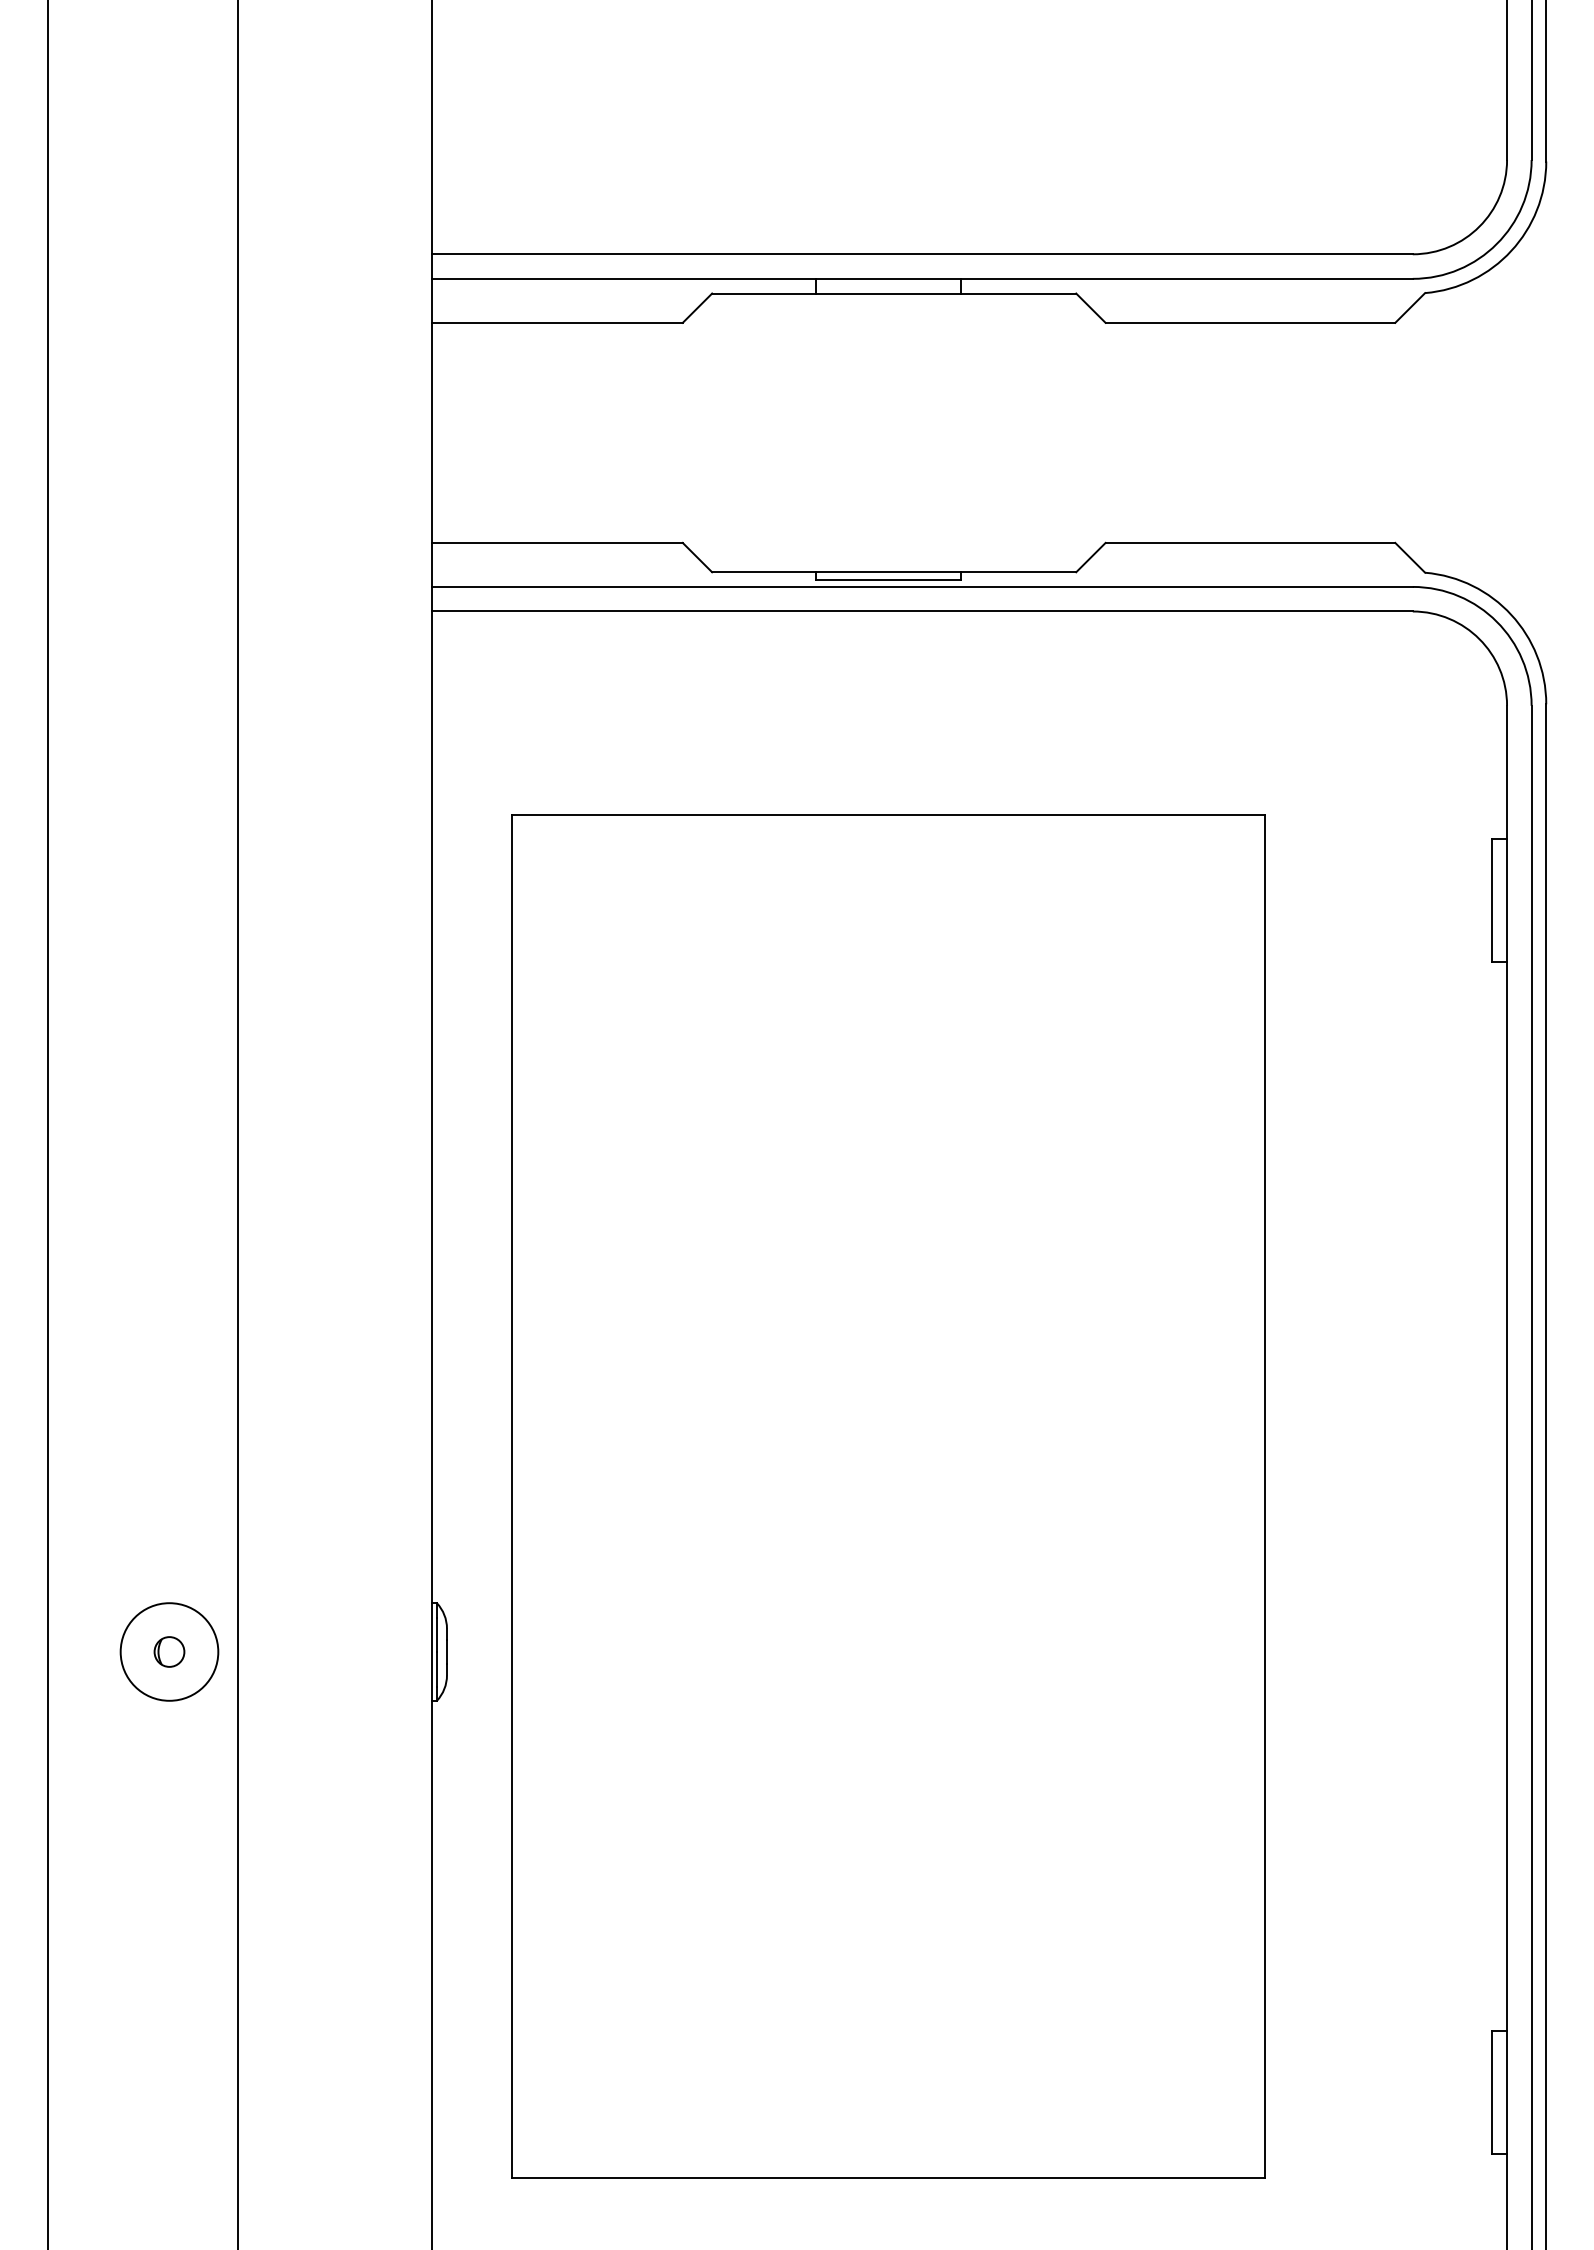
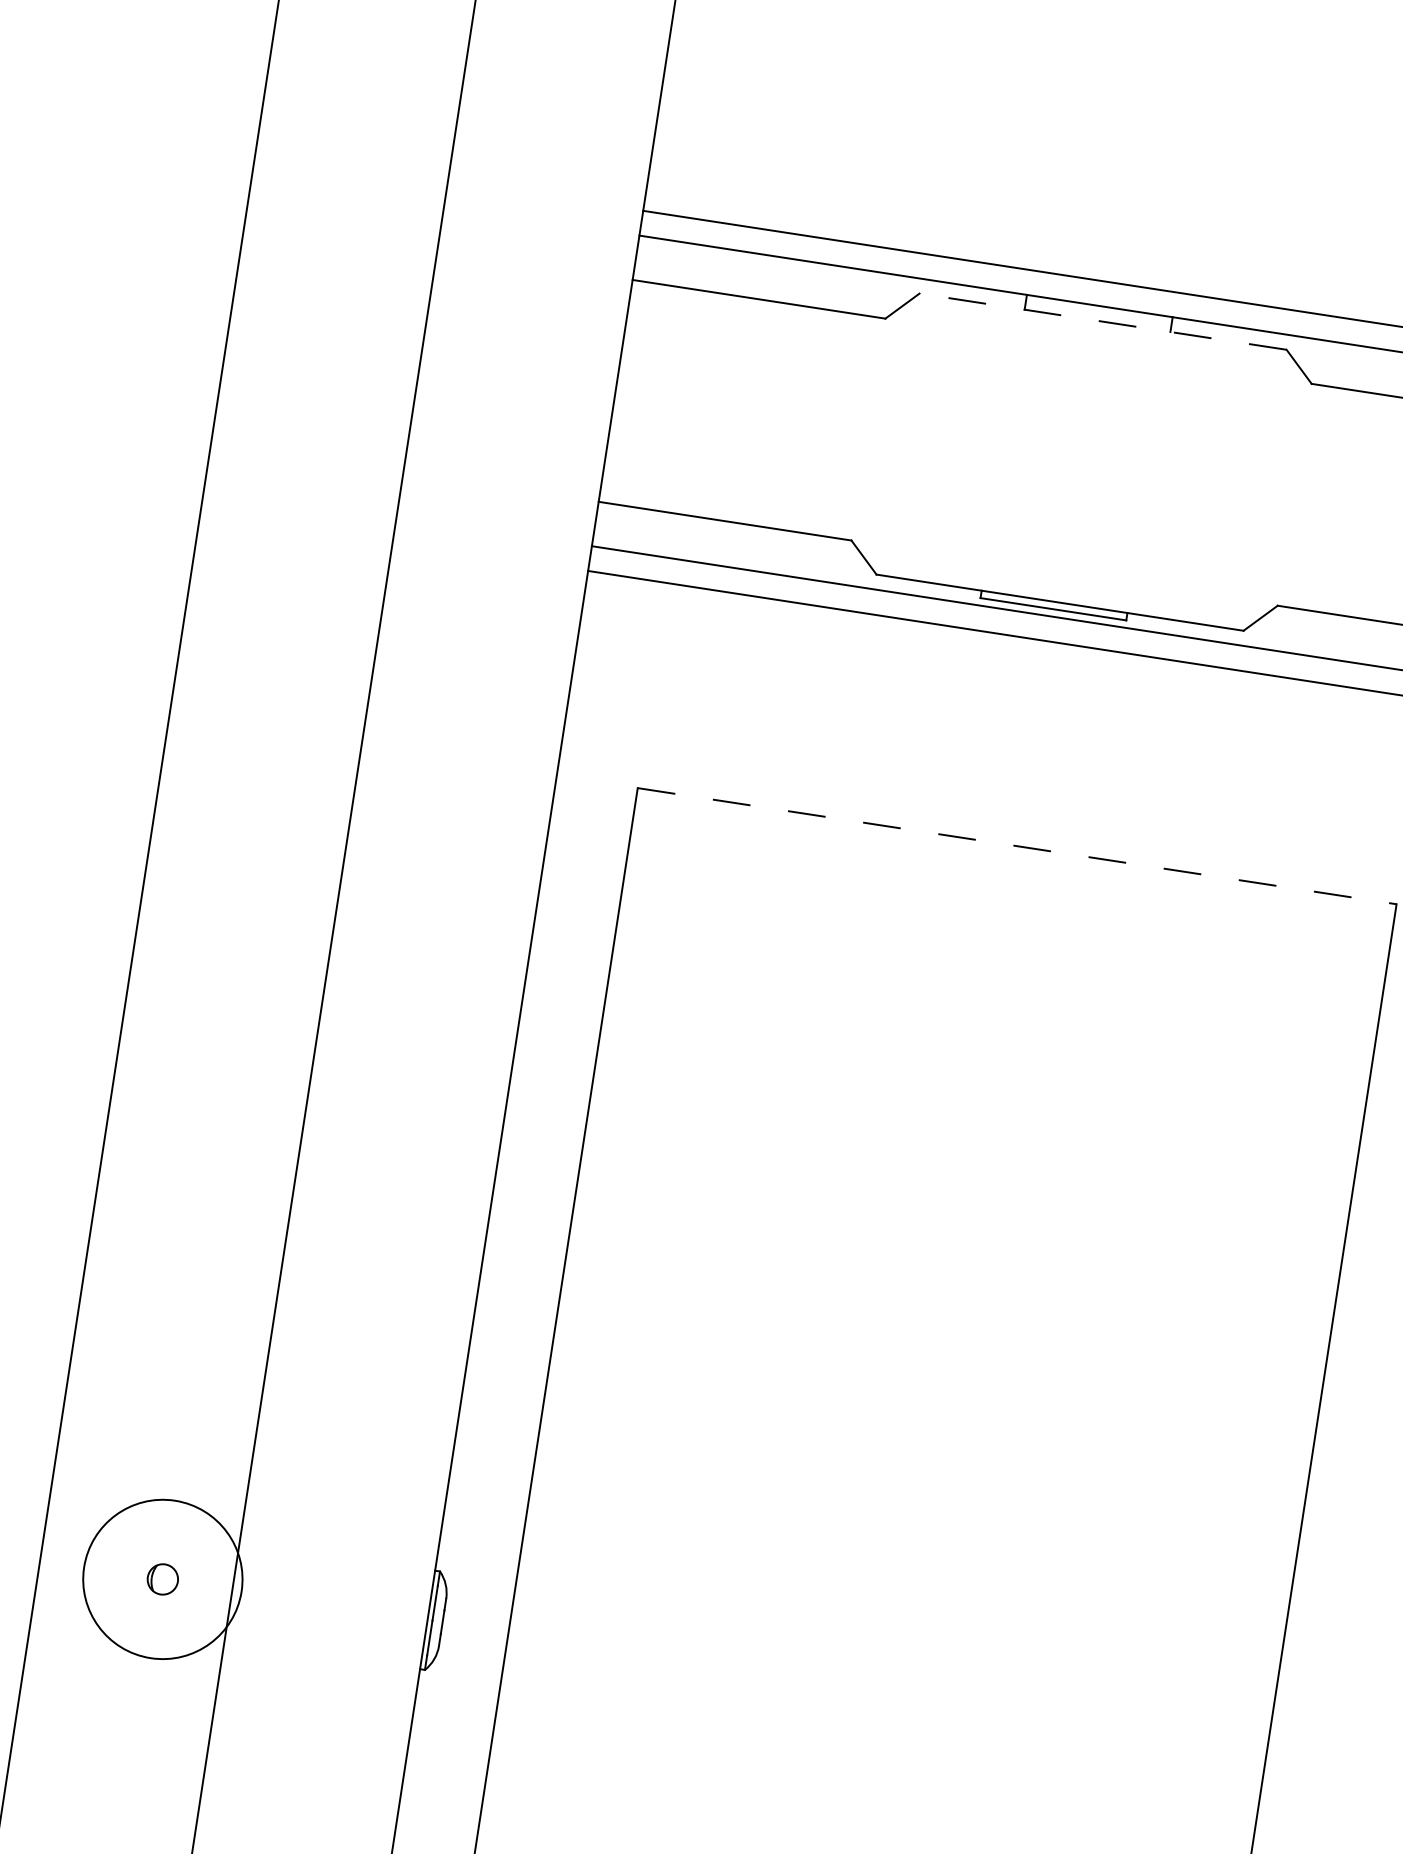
line: (893, 293) -> (1102, 321), solid -> dashed
line: (889, 814) -> (1017, 846), solid -> dashed
circle: (169, 1651) -> (162, 1578), size x1.6

